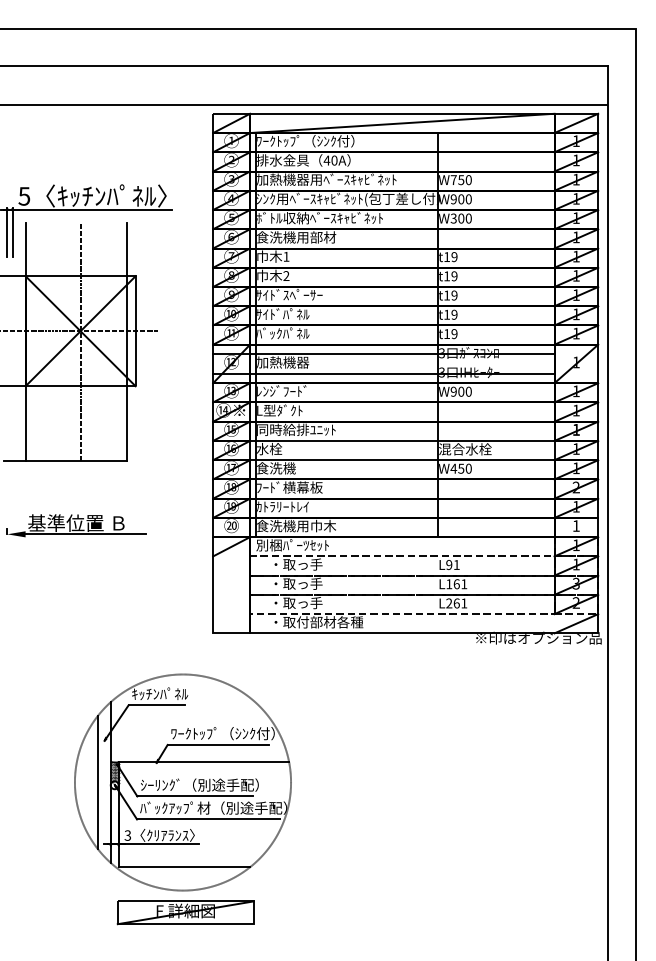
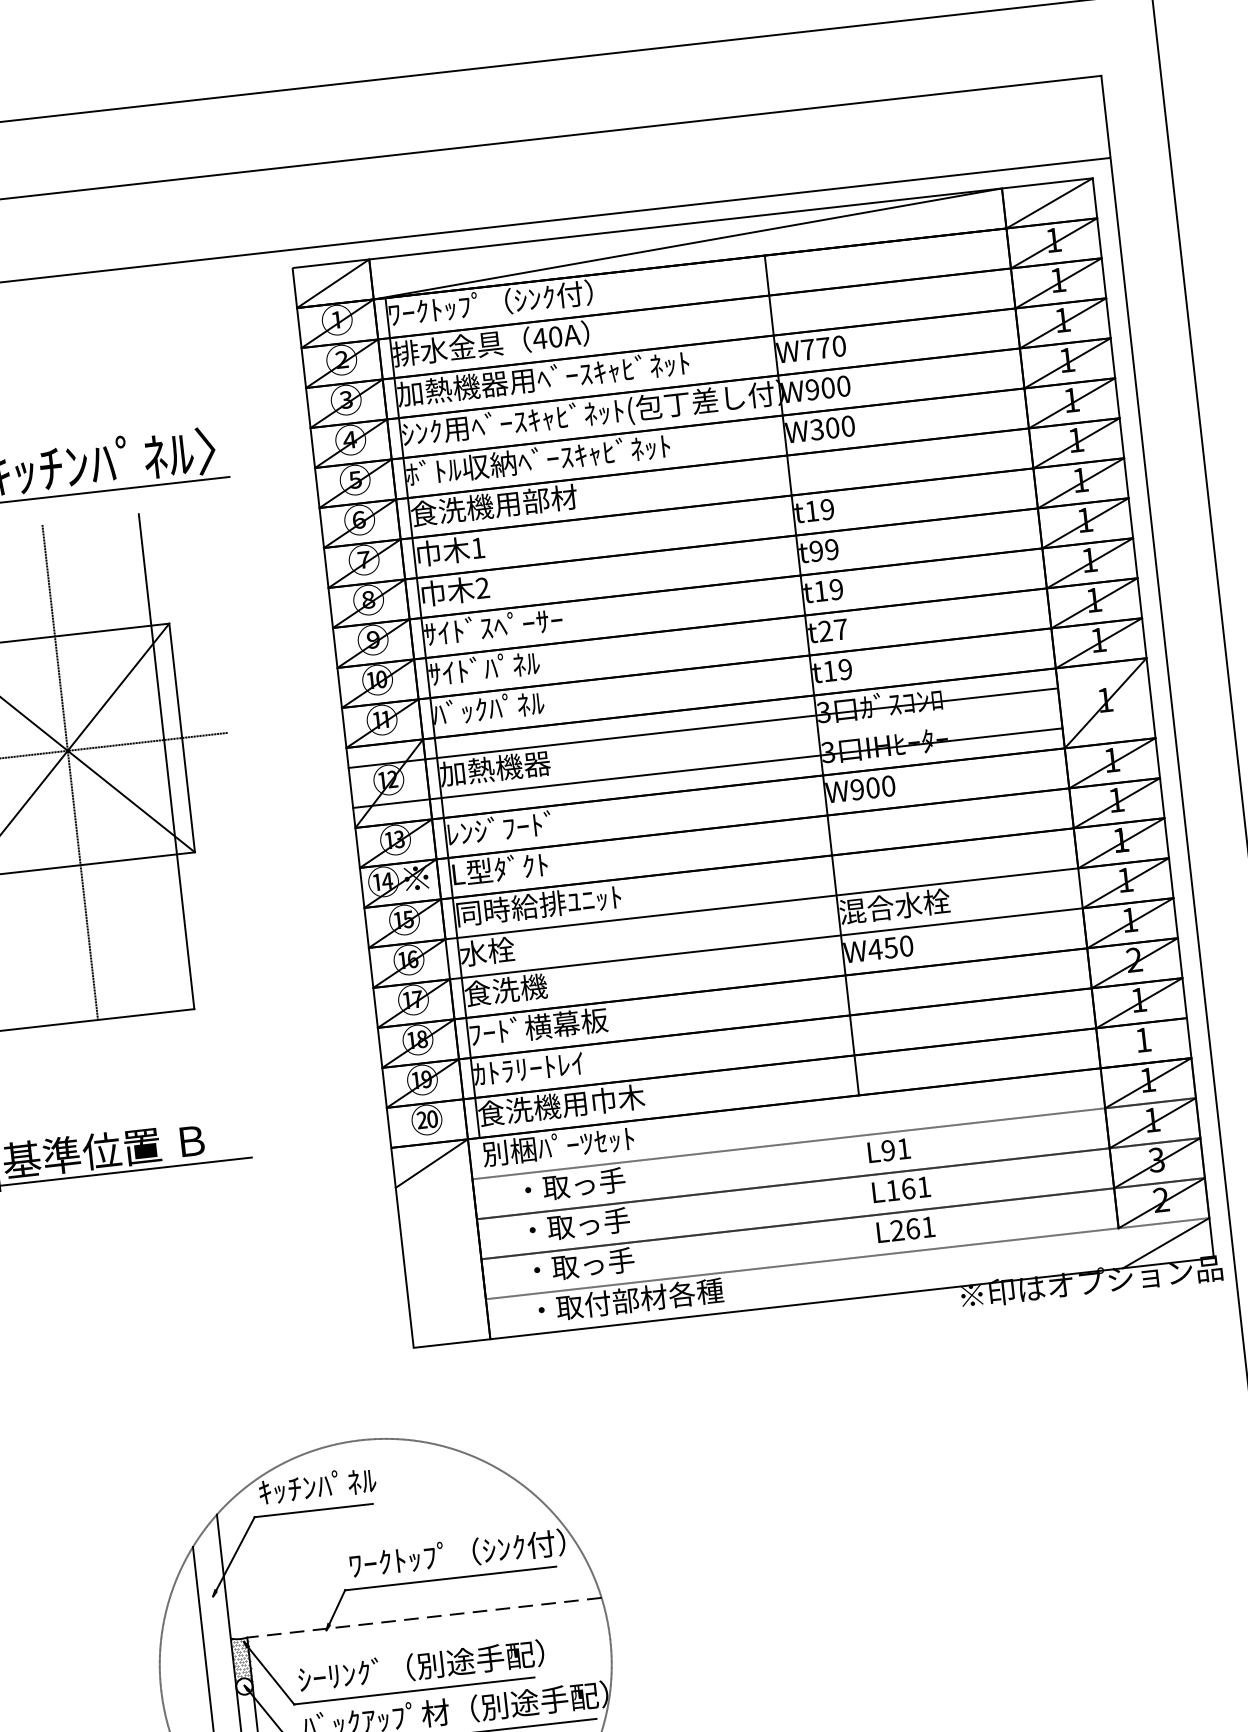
text: (461, 180) -> (824, 348), W750 -> W770
text: (446, 276) -> (815, 551), t19 -> t99
text: (450, 314) -> (832, 629), t19 -> t27
line: (203, 762) -> (423, 1618), solid -> dashed

